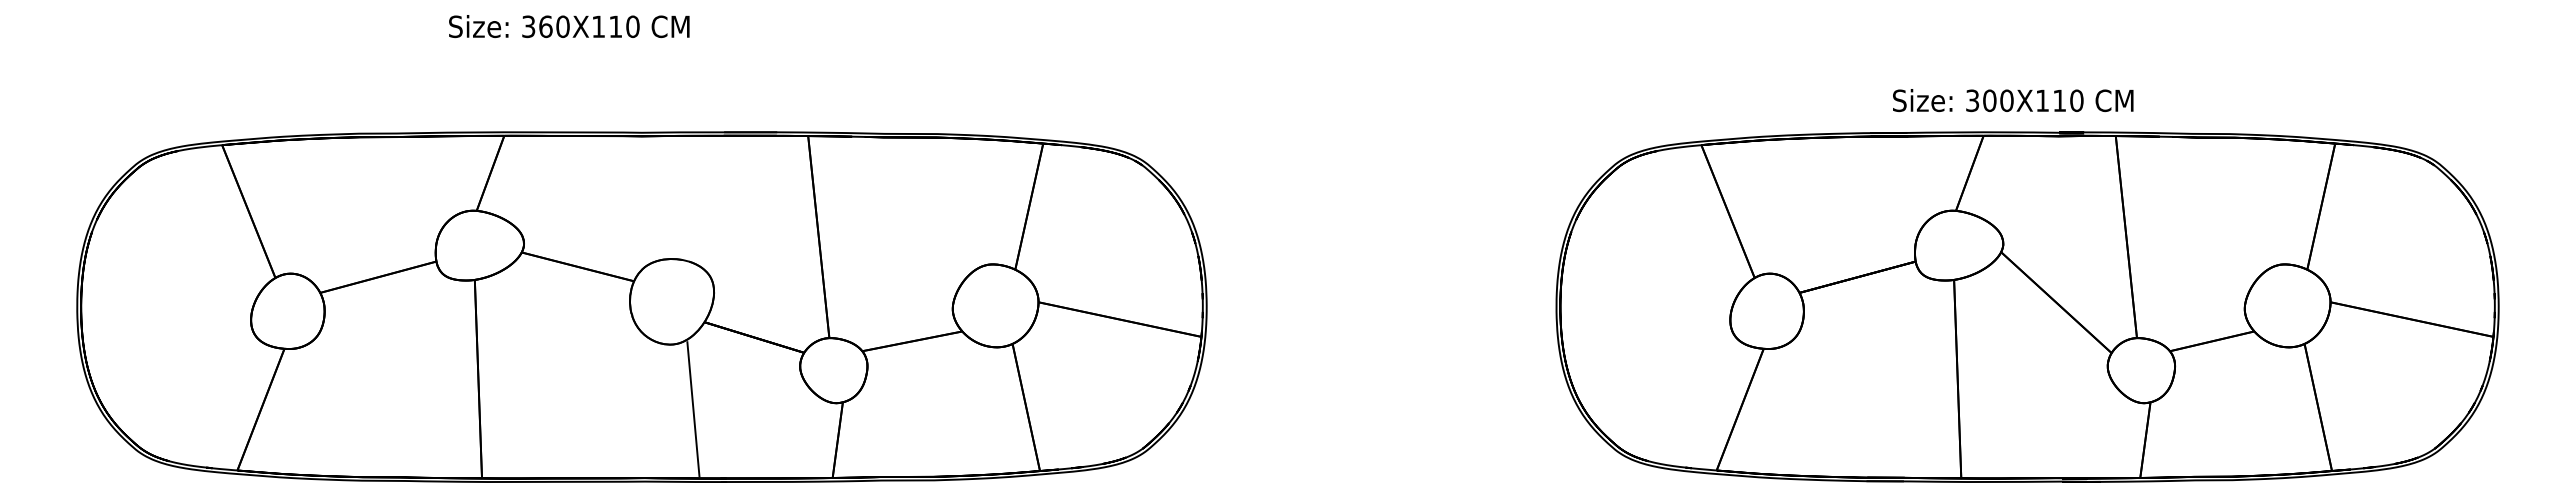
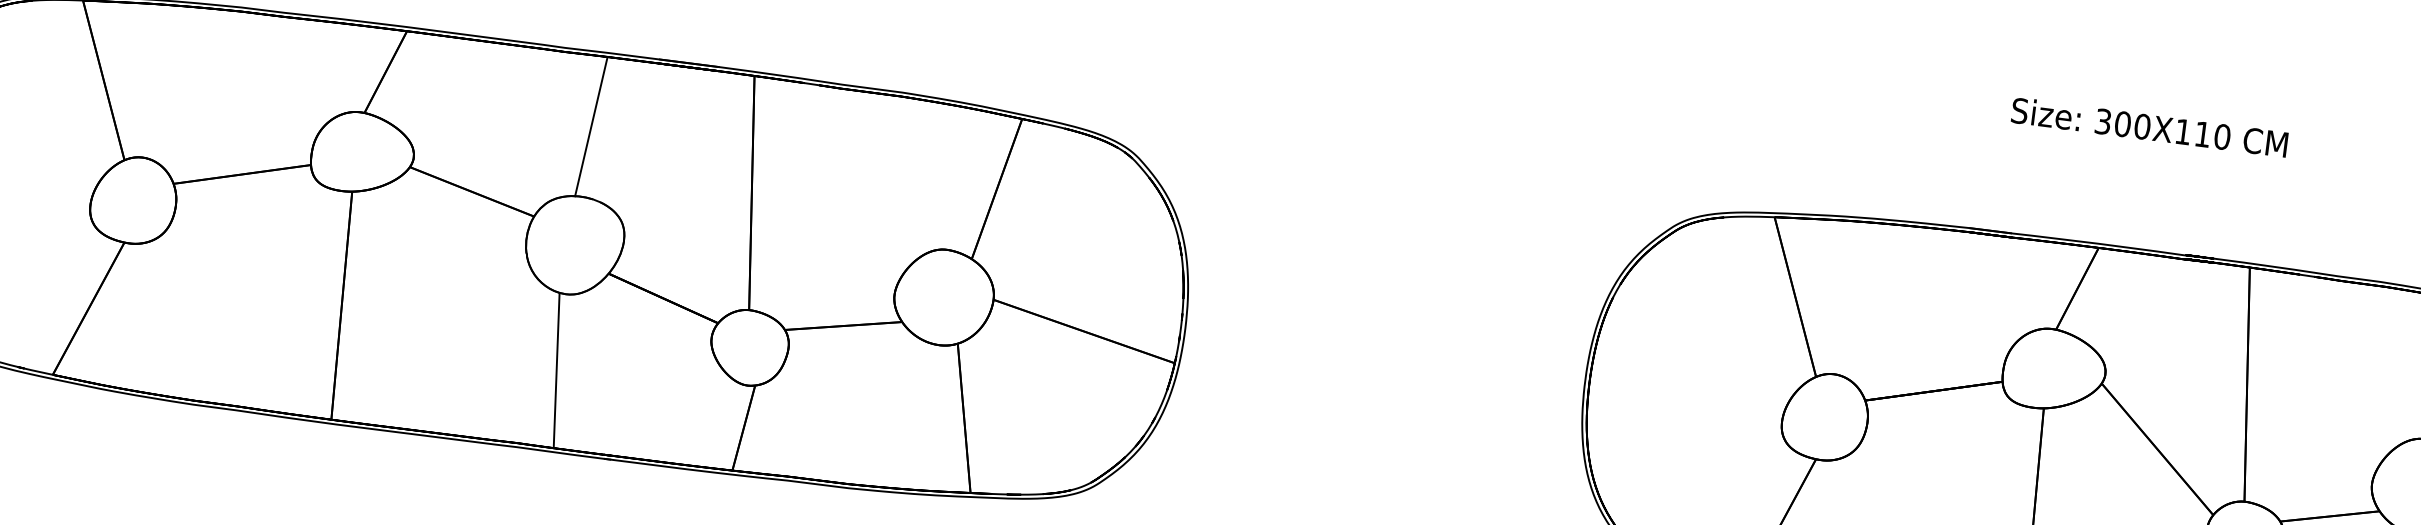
text: (2013, 100) -> (2150, 127), moved
line: (673, 197) -> (591, 126), added
line: (693, 409) -> (556, 370), moved

